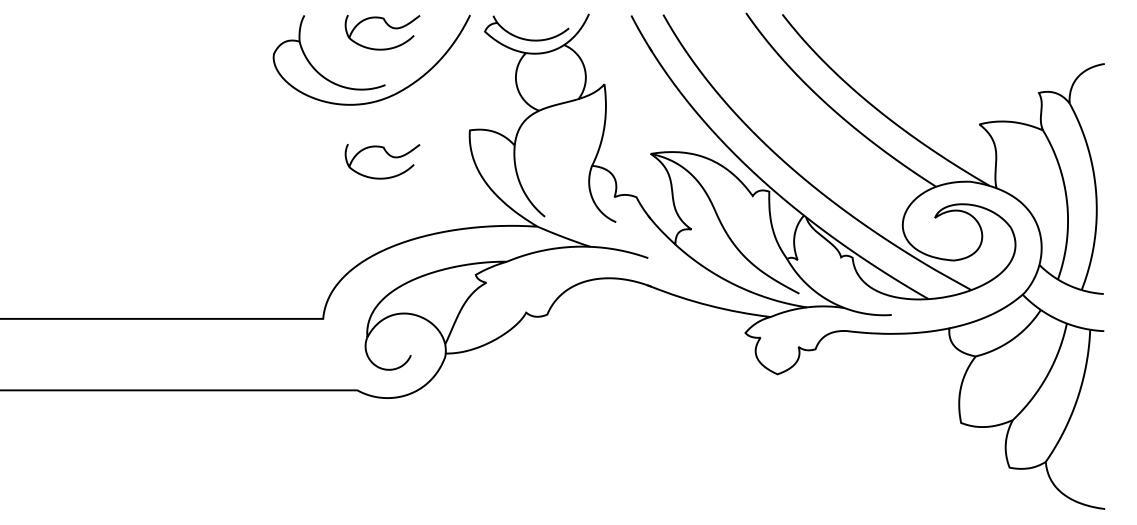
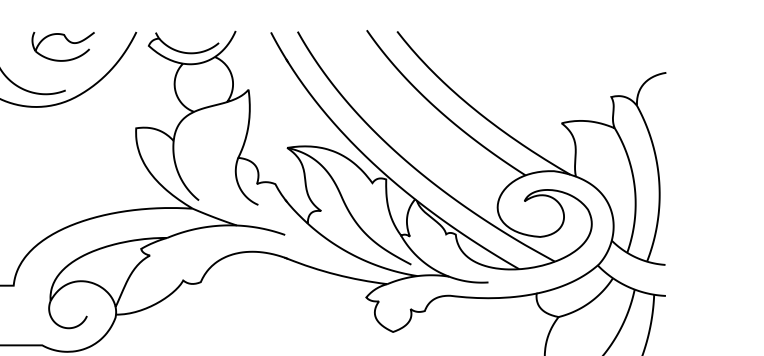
part: (388, 155) -> (68, 149), removed

